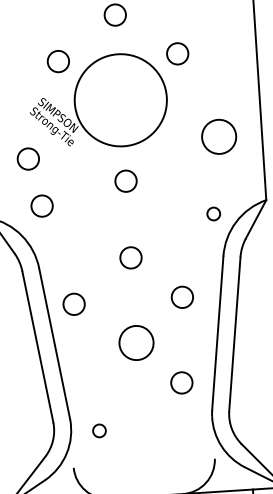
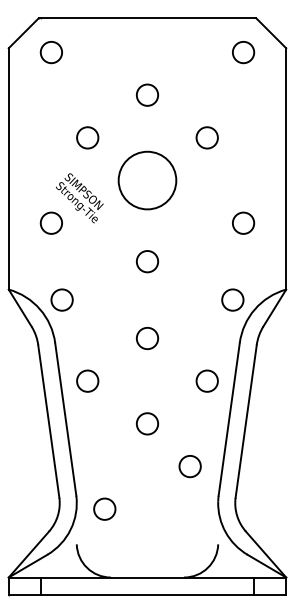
circle: (120, 100) -> (147, 180), size x0.62
circle: (219, 135) -> (243, 222), size x0.62
circle: (27, 158) -> (50, 222), moved
circle: (41, 205) -> (61, 299), moved
circle: (213, 213) -> (232, 299), size x1.67
circle: (181, 296) -> (206, 380), moved
circle: (136, 342) -> (147, 423), size x0.62
circle: (99, 430) -> (104, 508), size x1.67

